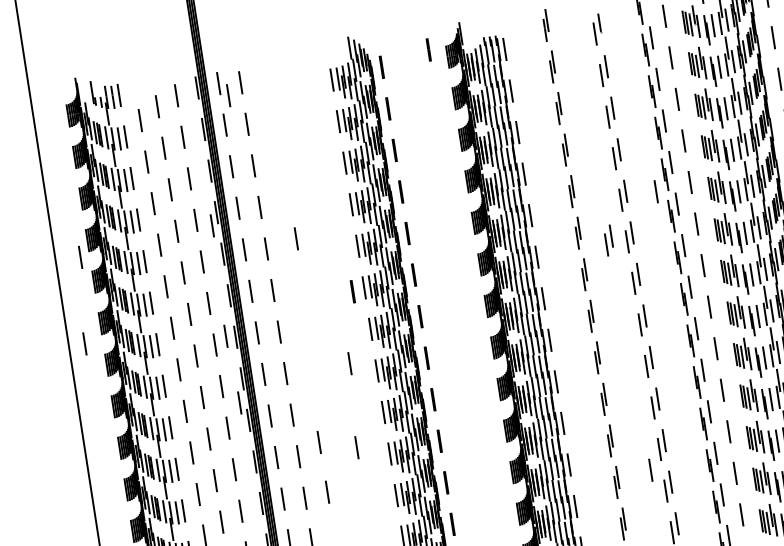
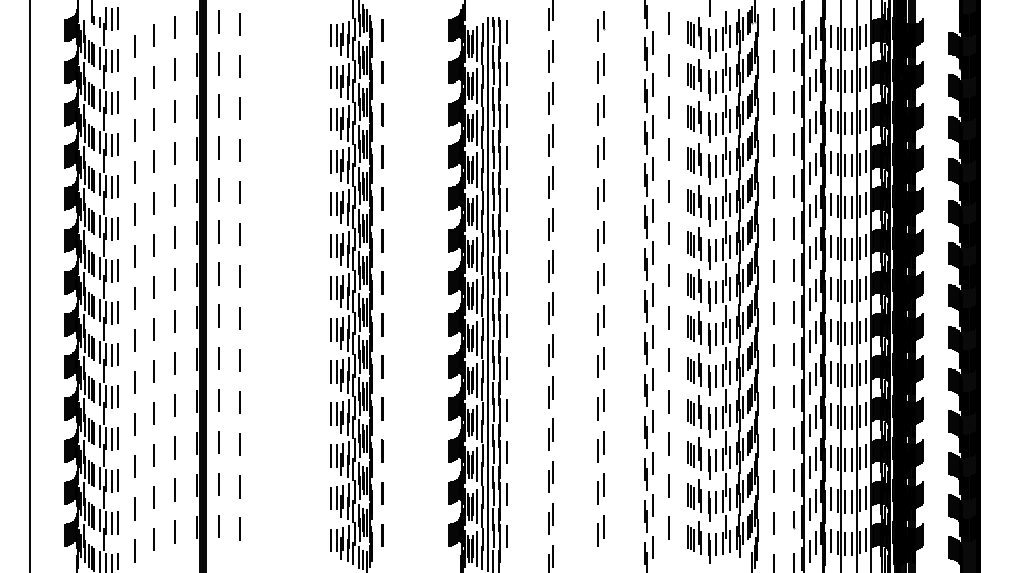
line: (429, 49) -> (431, 20), removed
line: (227, 96) -> (225, 35), removed
line: (655, 191) -> (633, 195), removed
line: (211, 226) -> (189, 161), removed
line: (296, 238) -> (271, 186), removed
part: (608, 240) -> (579, 236), removed
line: (79, 257) -> (54, 172), removed
line: (353, 291) -> (319, 247), removed
line: (225, 336) -> (186, 272), removed
line: (83, 343) -> (45, 258), removed
line: (349, 363) -> (304, 318), removed
line: (238, 402) -> (189, 340), removed
line: (318, 442) -> (262, 391), removed
line: (356, 447) -> (298, 402), removed
line: (649, 469) -> (585, 469), removed
line: (327, 492) -> (263, 442), removed

